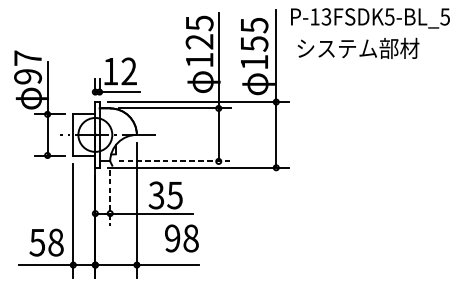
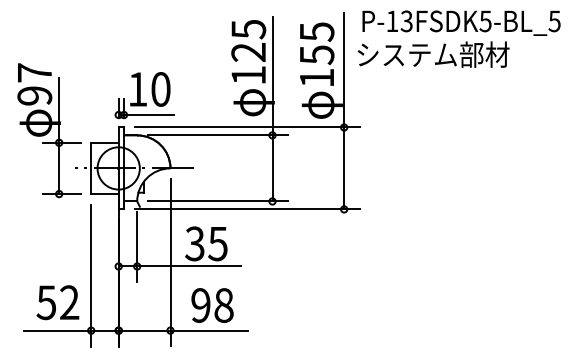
text: (358, 48) -> (433, 54), moved
text: (128, 71) -> (160, 89), 12 -> 10
line: (175, 161) -> (218, 201), dashed -> solid
line: (110, 198) -> (137, 247), dashed -> solid
text: (181, 238) -> (212, 305), moved
text: (55, 242) -> (69, 302), 58 -> 52

